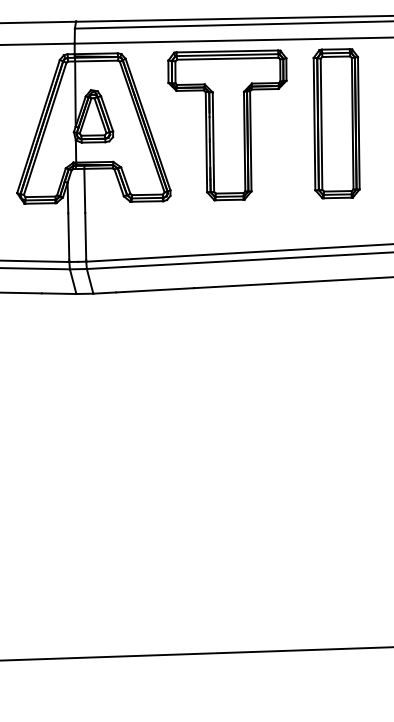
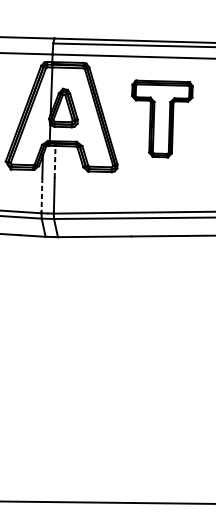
part: (227, 125) -> (161, 119), size x0.7
line: (84, 190) -> (54, 161), solid -> dashed
line: (68, 237) -> (41, 195), solid -> dashed

